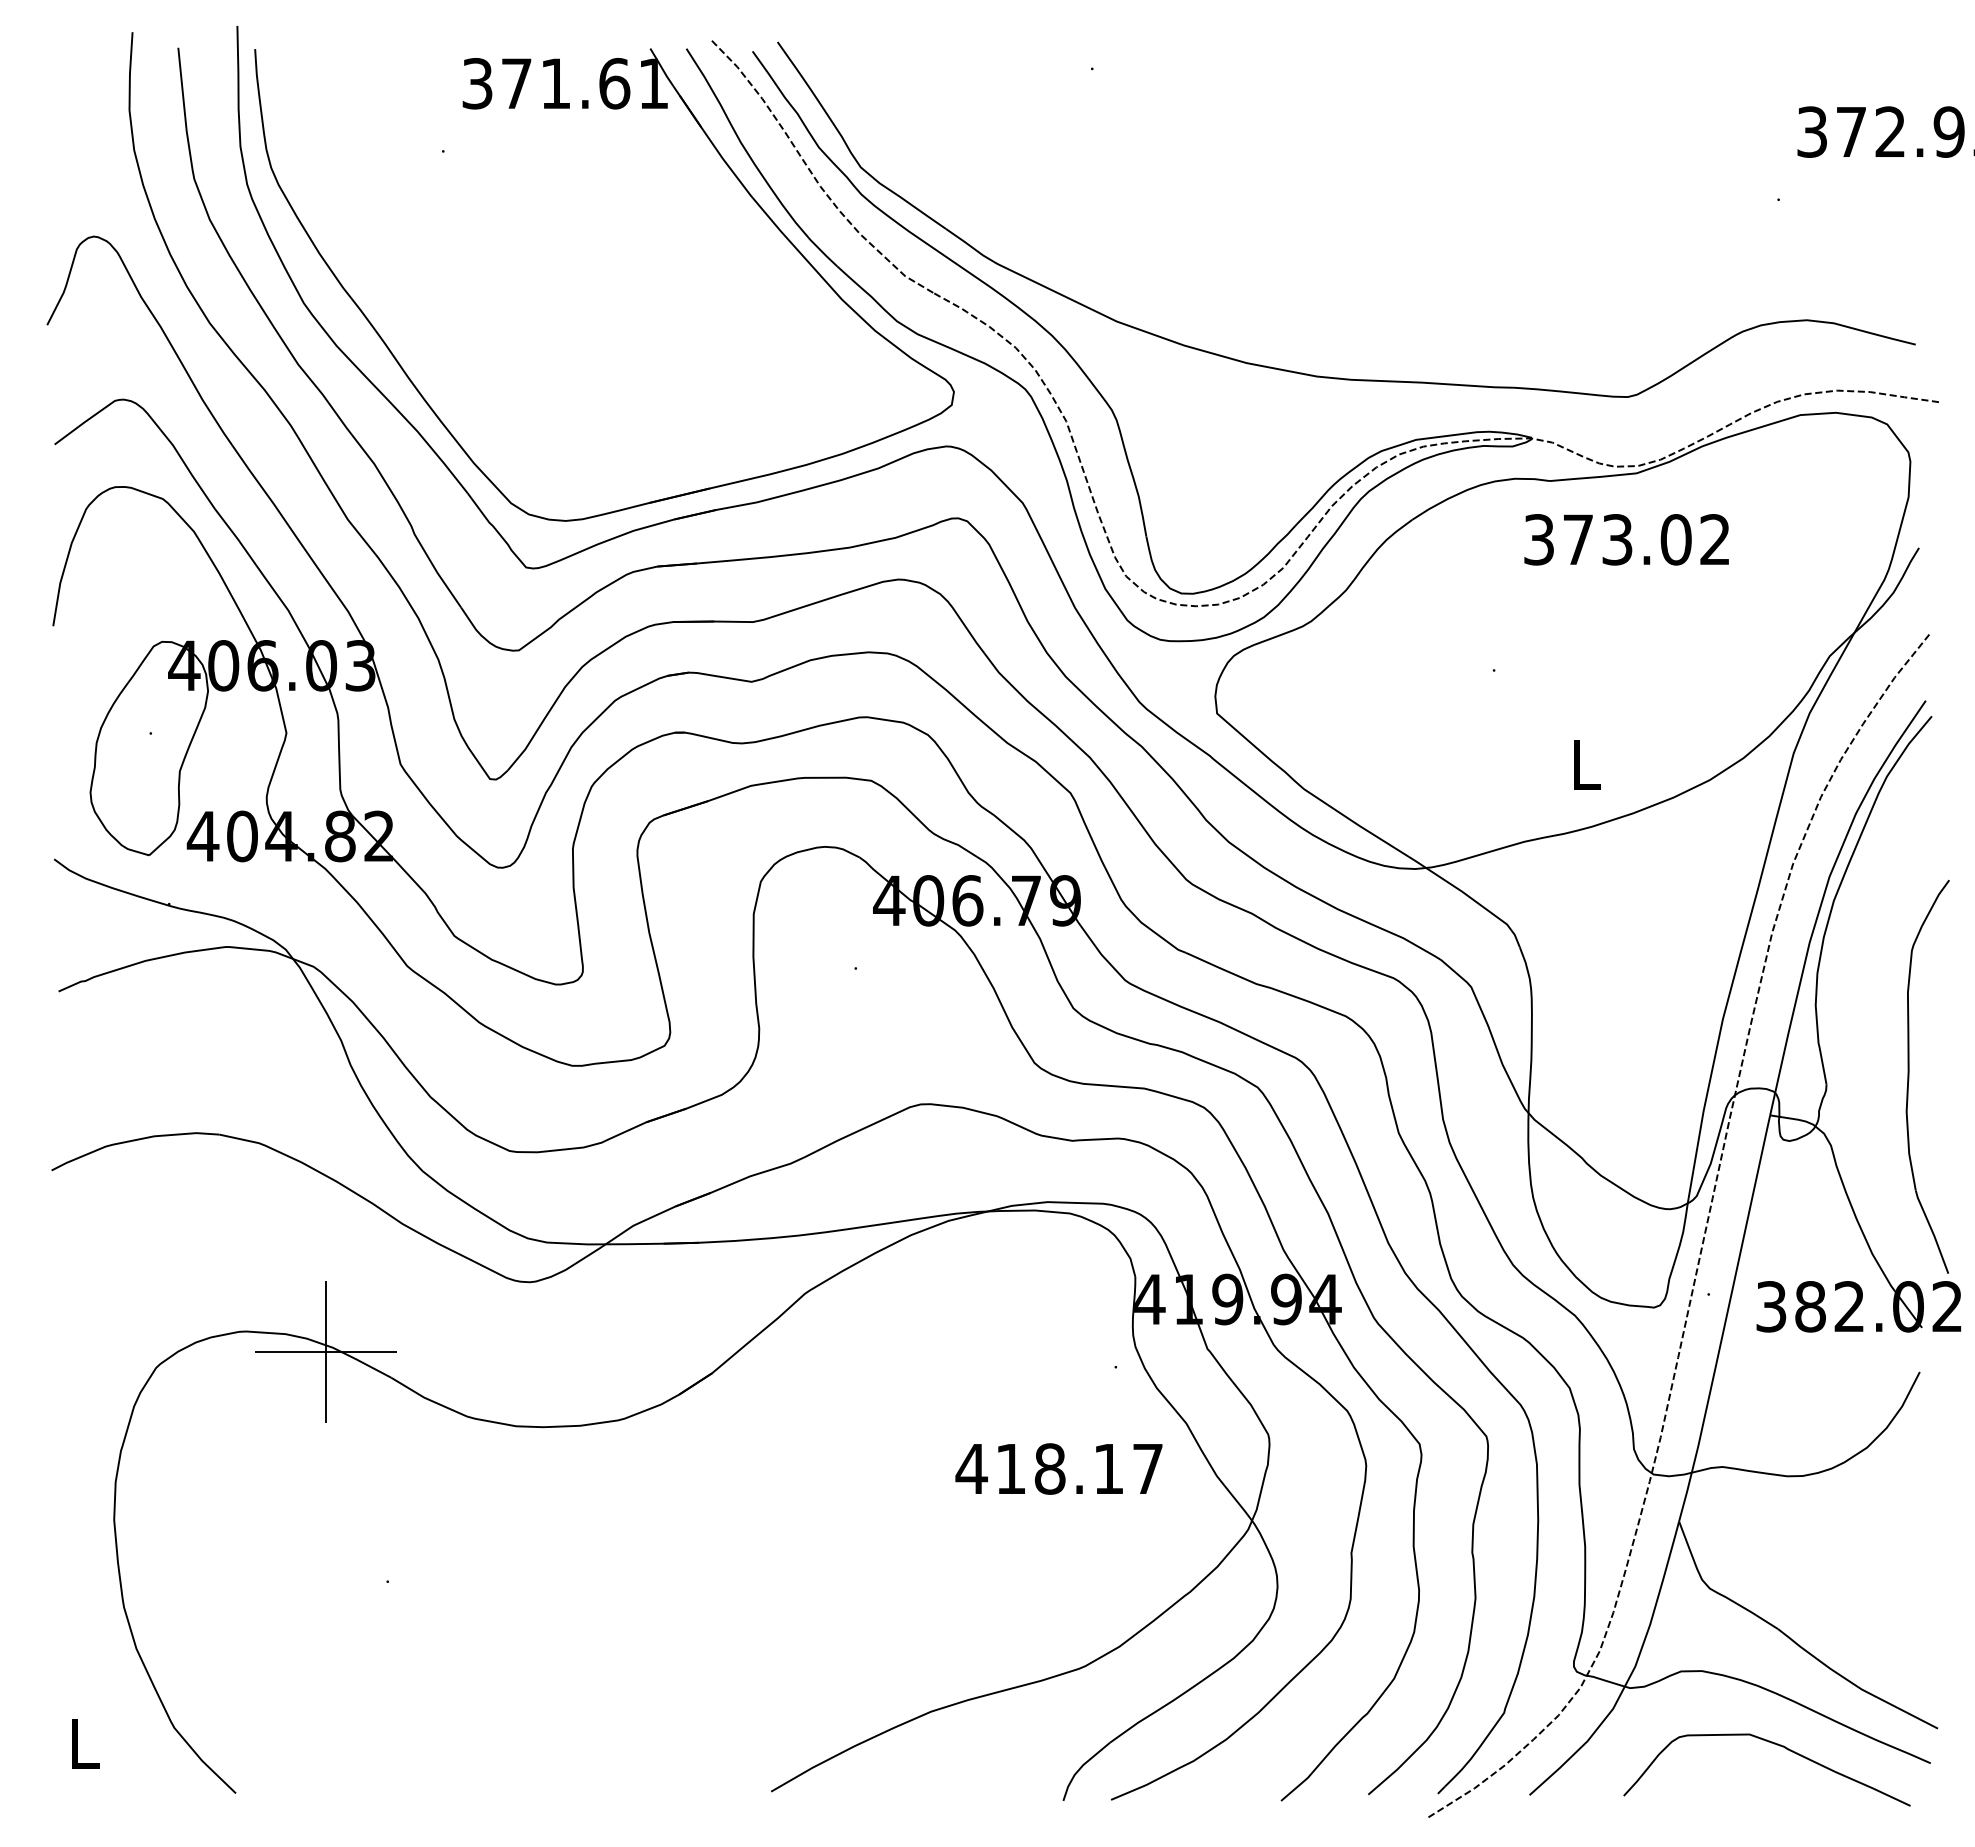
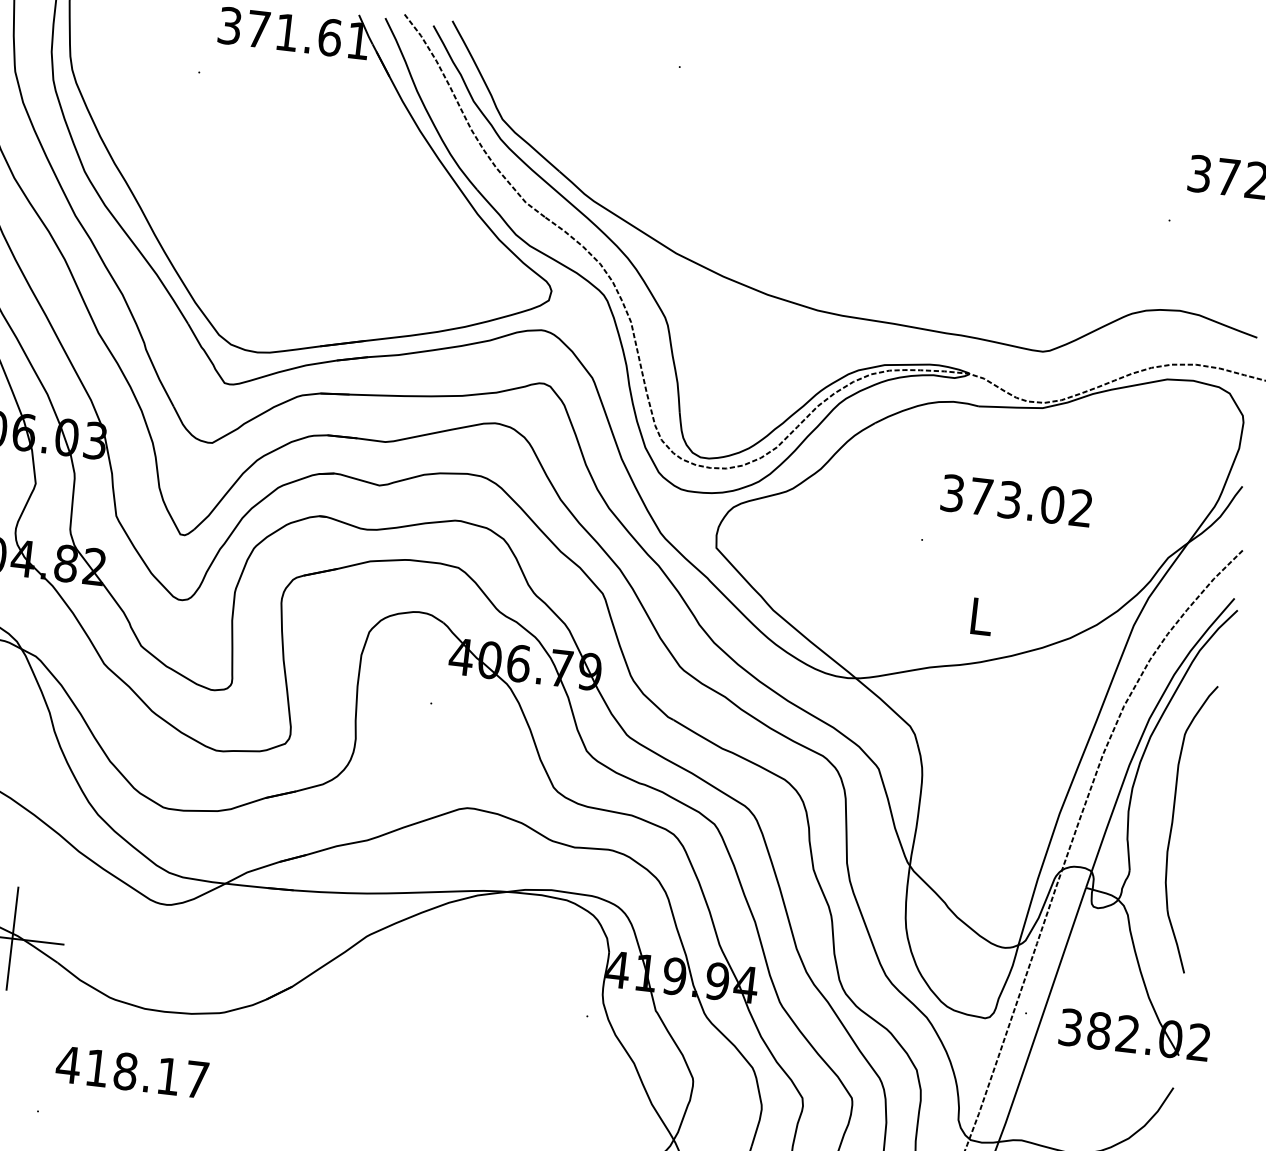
text: (1626, 539) -> (1016, 500), moved
part: (1909, 1076) -> (1172, 826), moved
text: (1058, 1468) -> (131, 1071), moved

